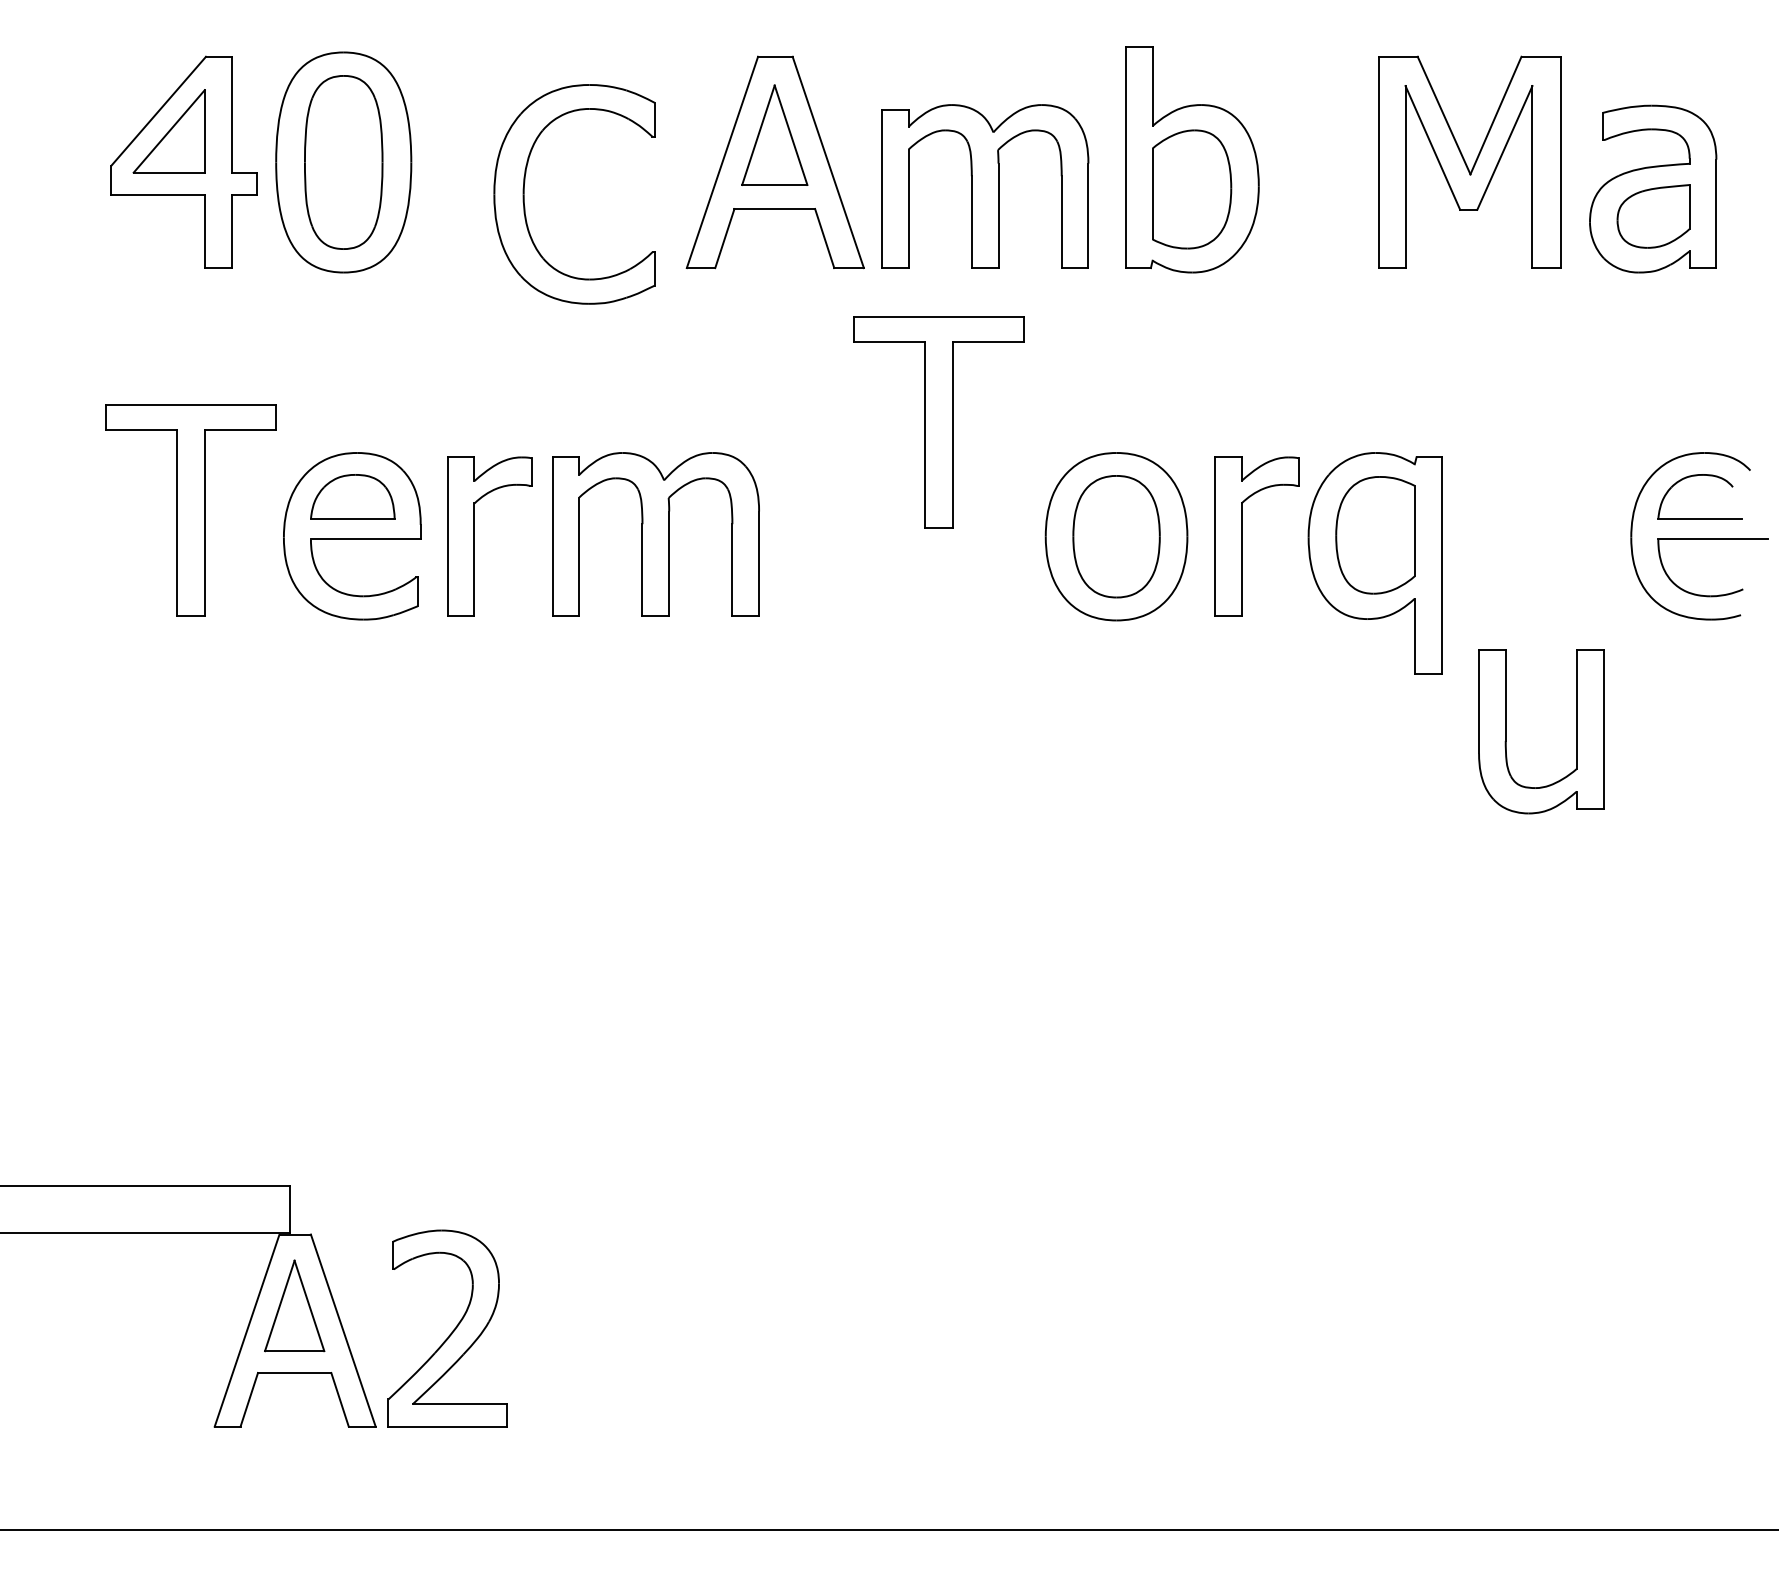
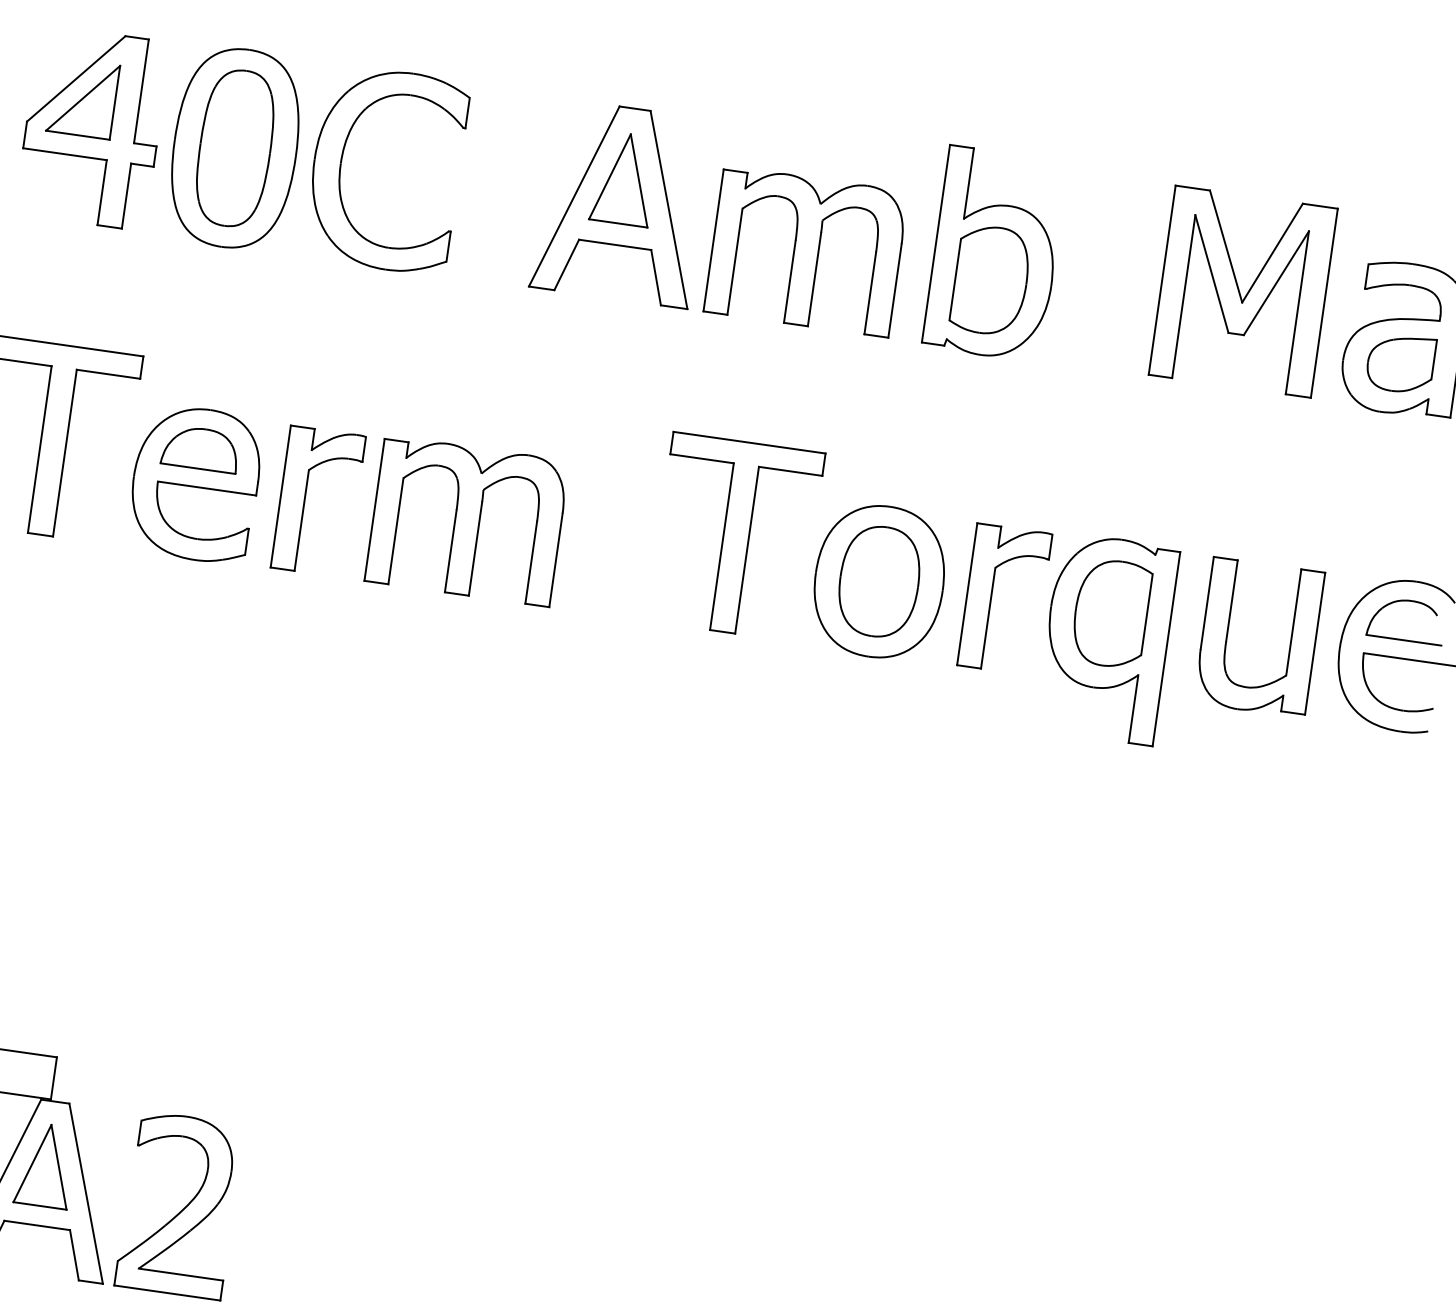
part: (524, 194) -> (341, 163), moved
part: (938, 422) -> (735, 537), moved
part: (1506, 731) -> (1228, 632), moved

